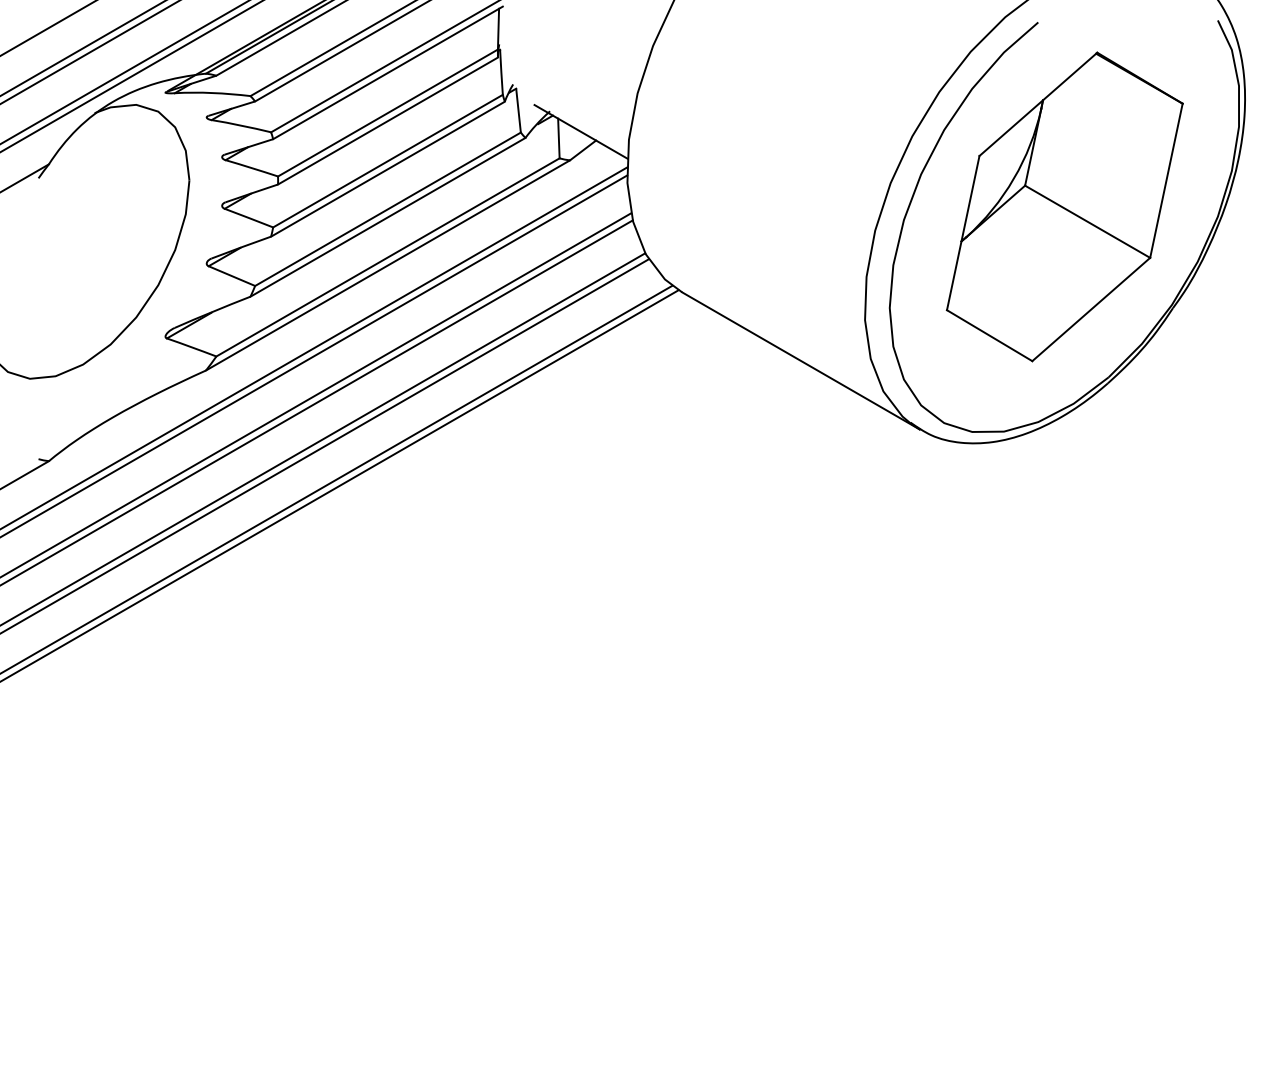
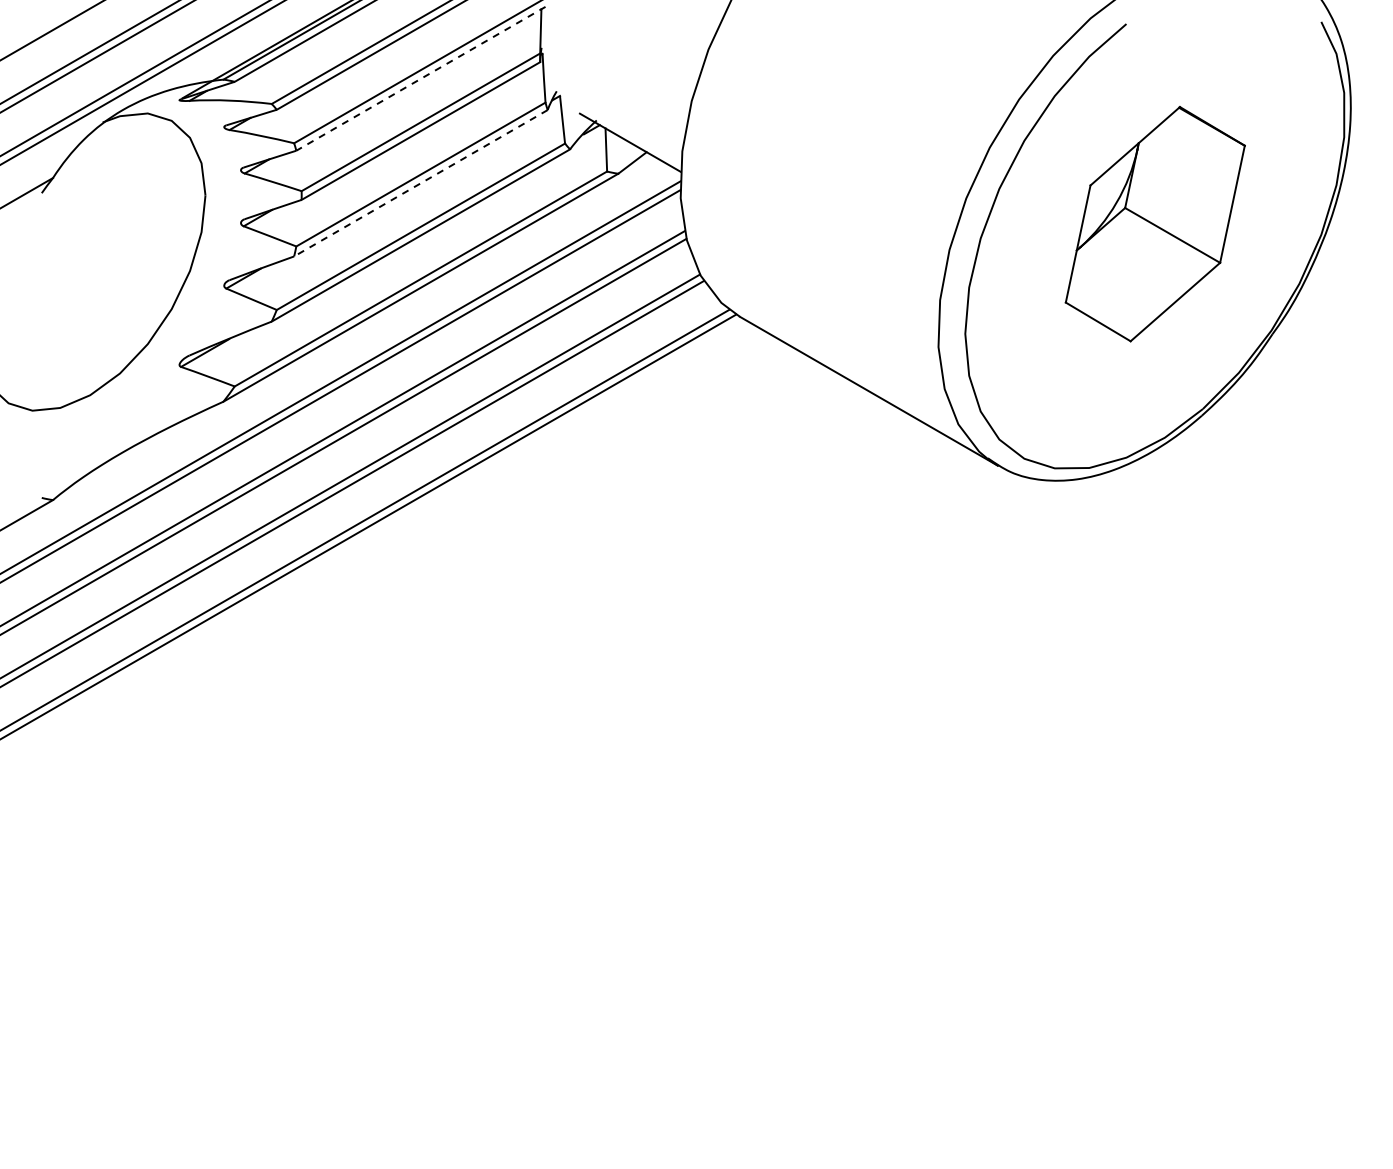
line: (387, 72) -> (420, 78), solid -> dashed
line: (387, 169) -> (420, 183), solid -> dashed
part: (1065, 206) -> (1155, 223), size x0.7

